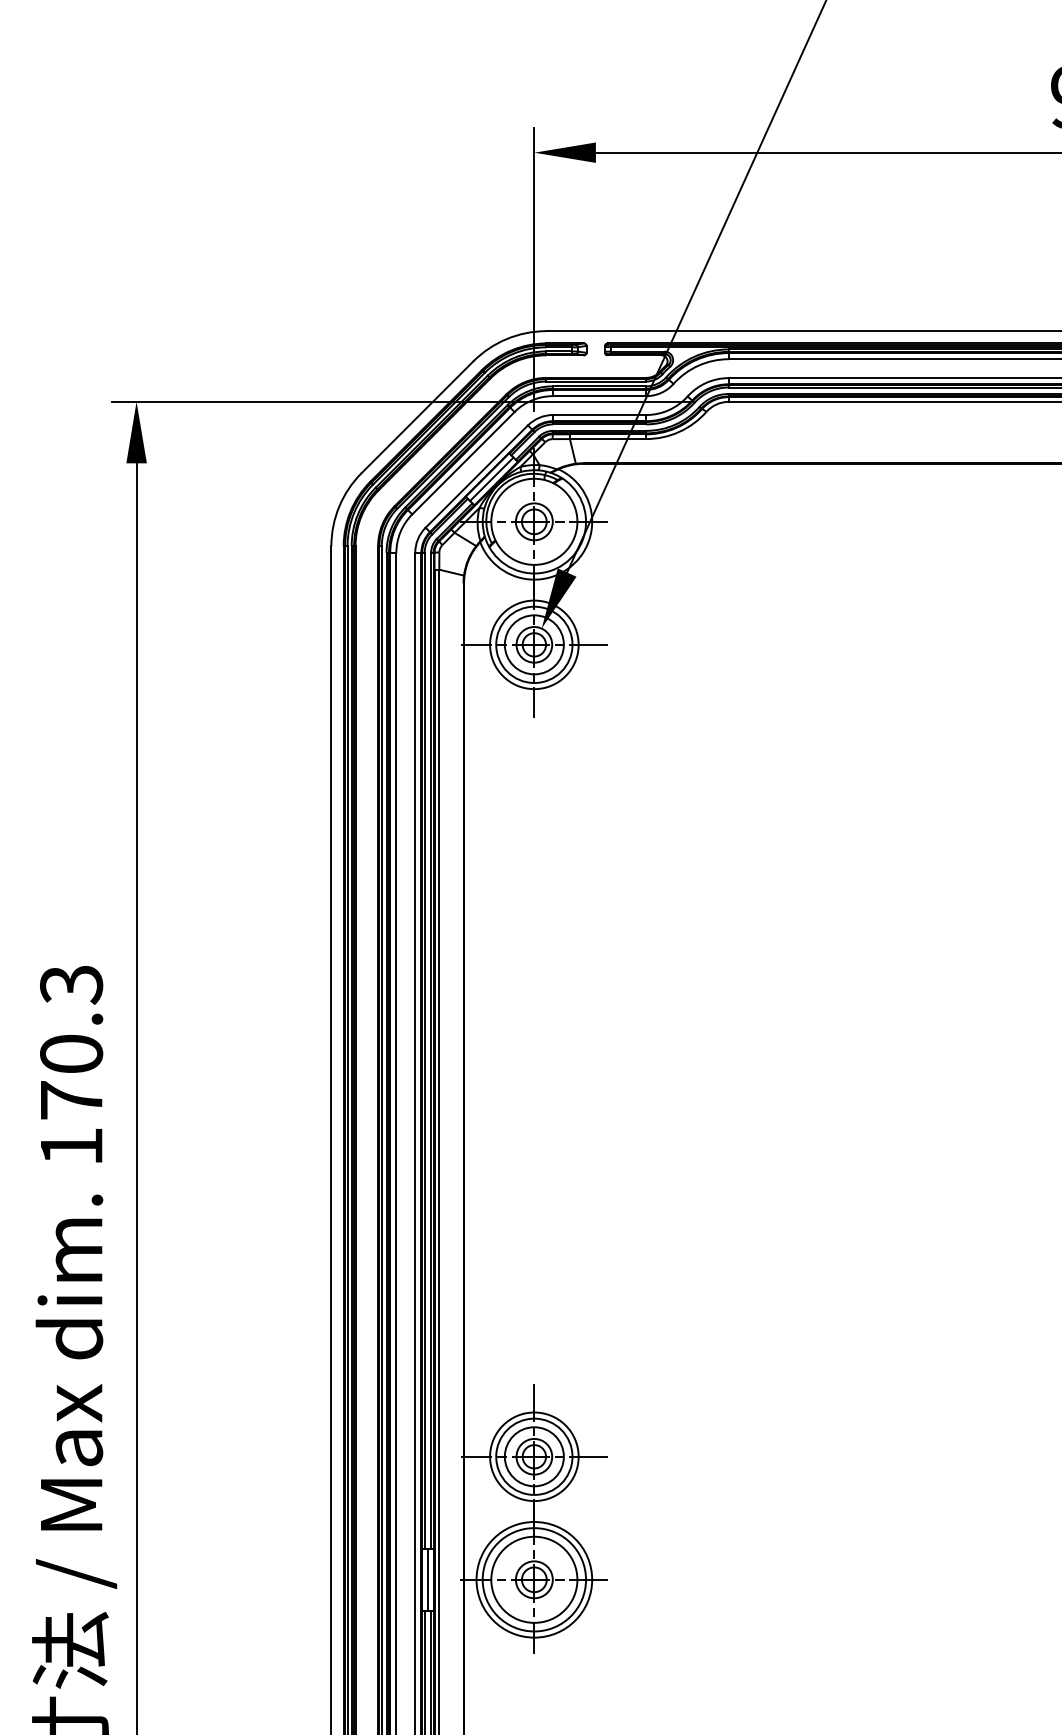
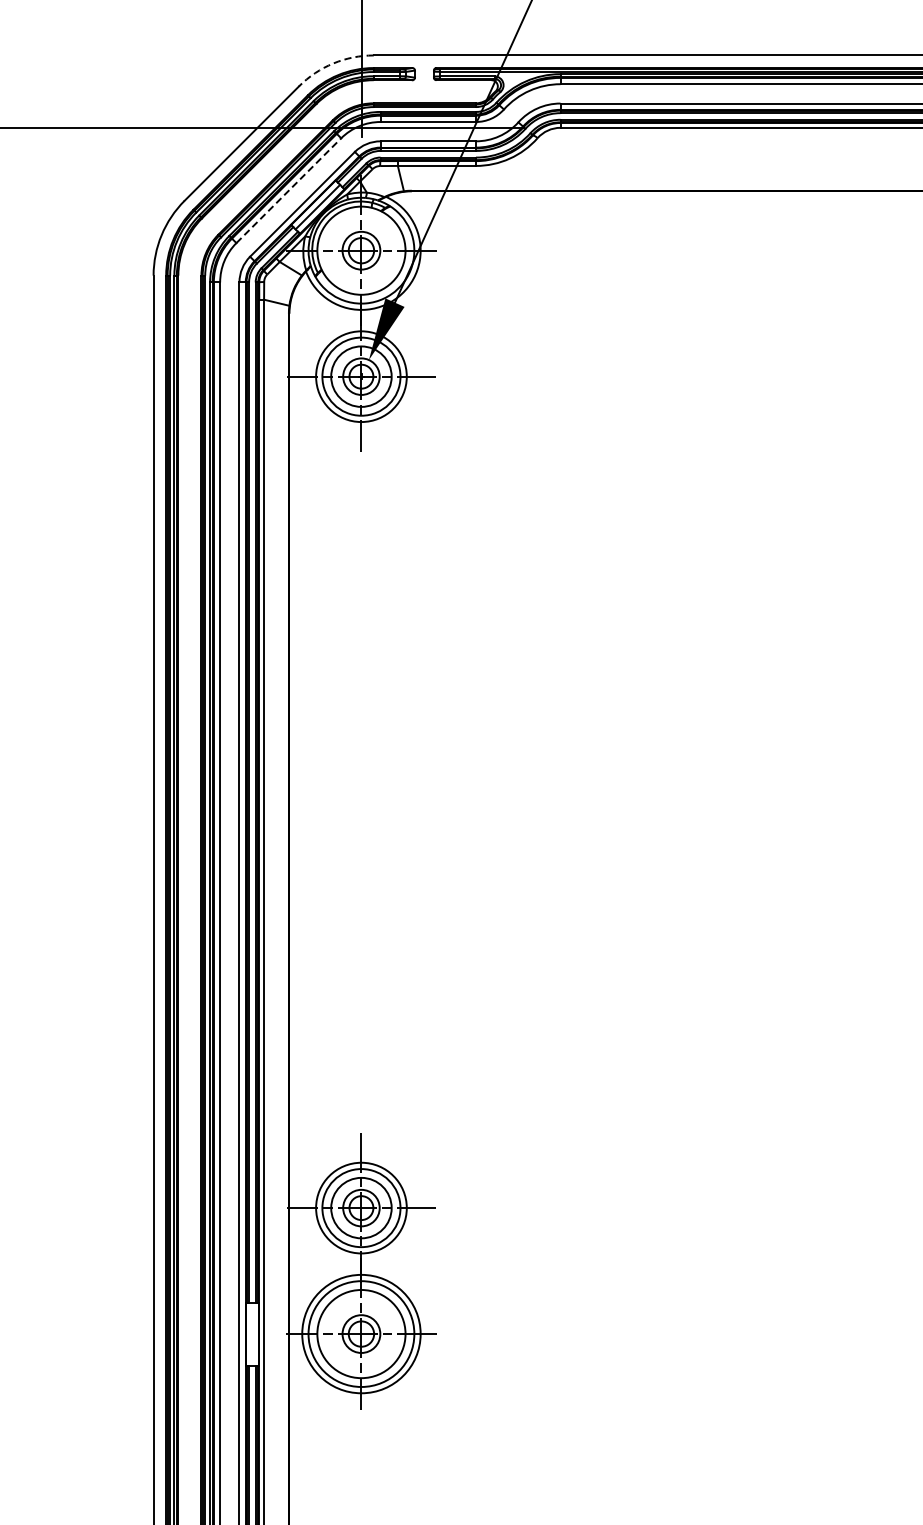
arc: (506, 339) -> (332, 63), solid -> dashed
line: (463, 462) -> (288, 189), solid -> dashed
line: (427, 1579) -> (252, 1333), removed

